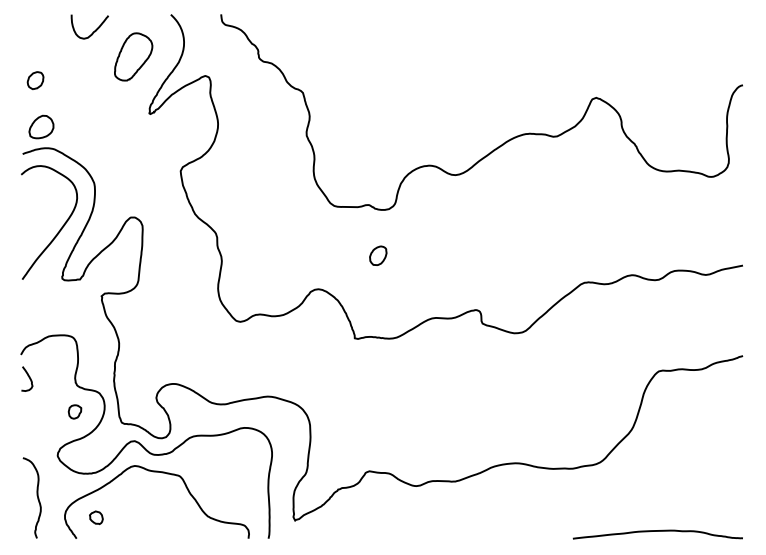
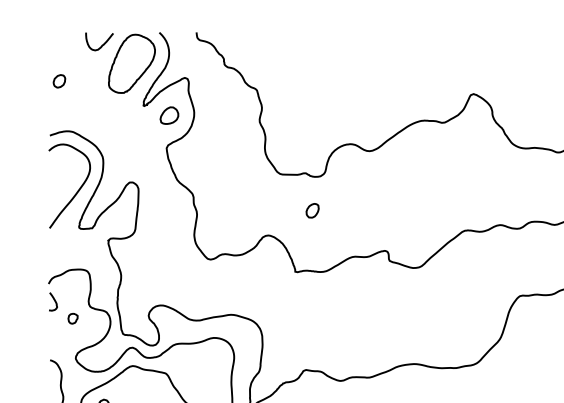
part: (133, 56) -> (131, 63), size x1.67
part: (41, 126) -> (169, 115), moved
part: (74, 411) -> (72, 318), moved

